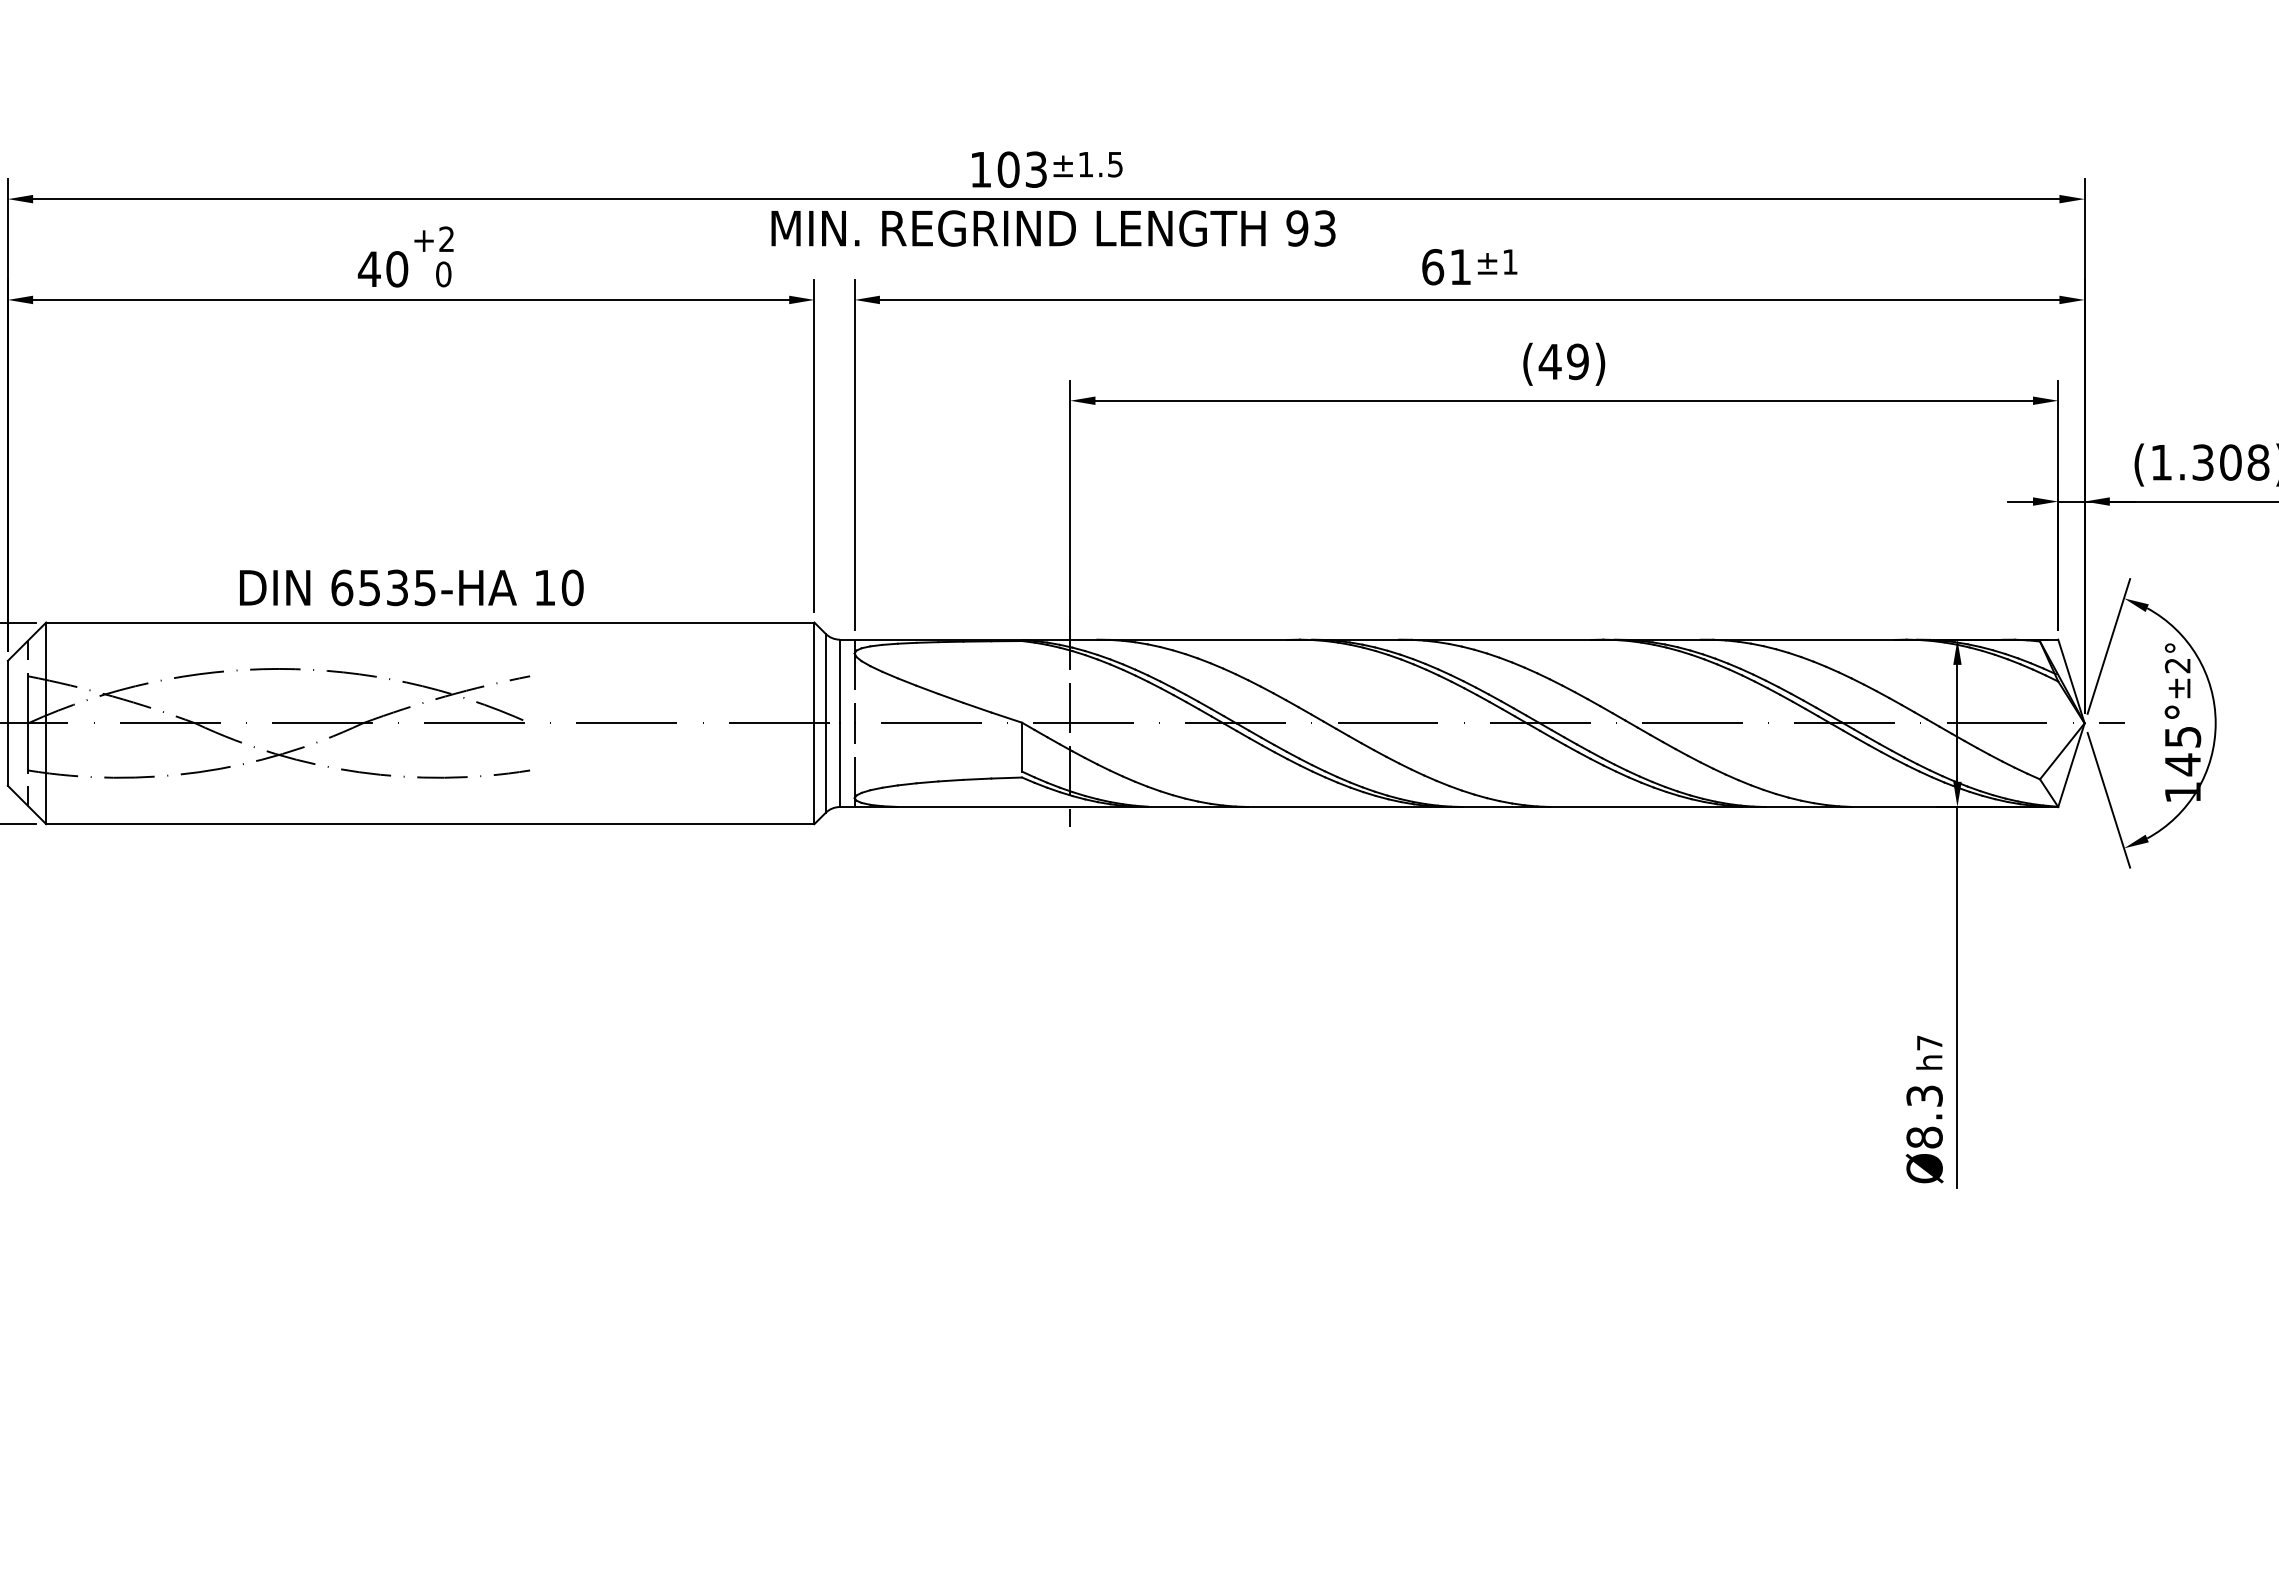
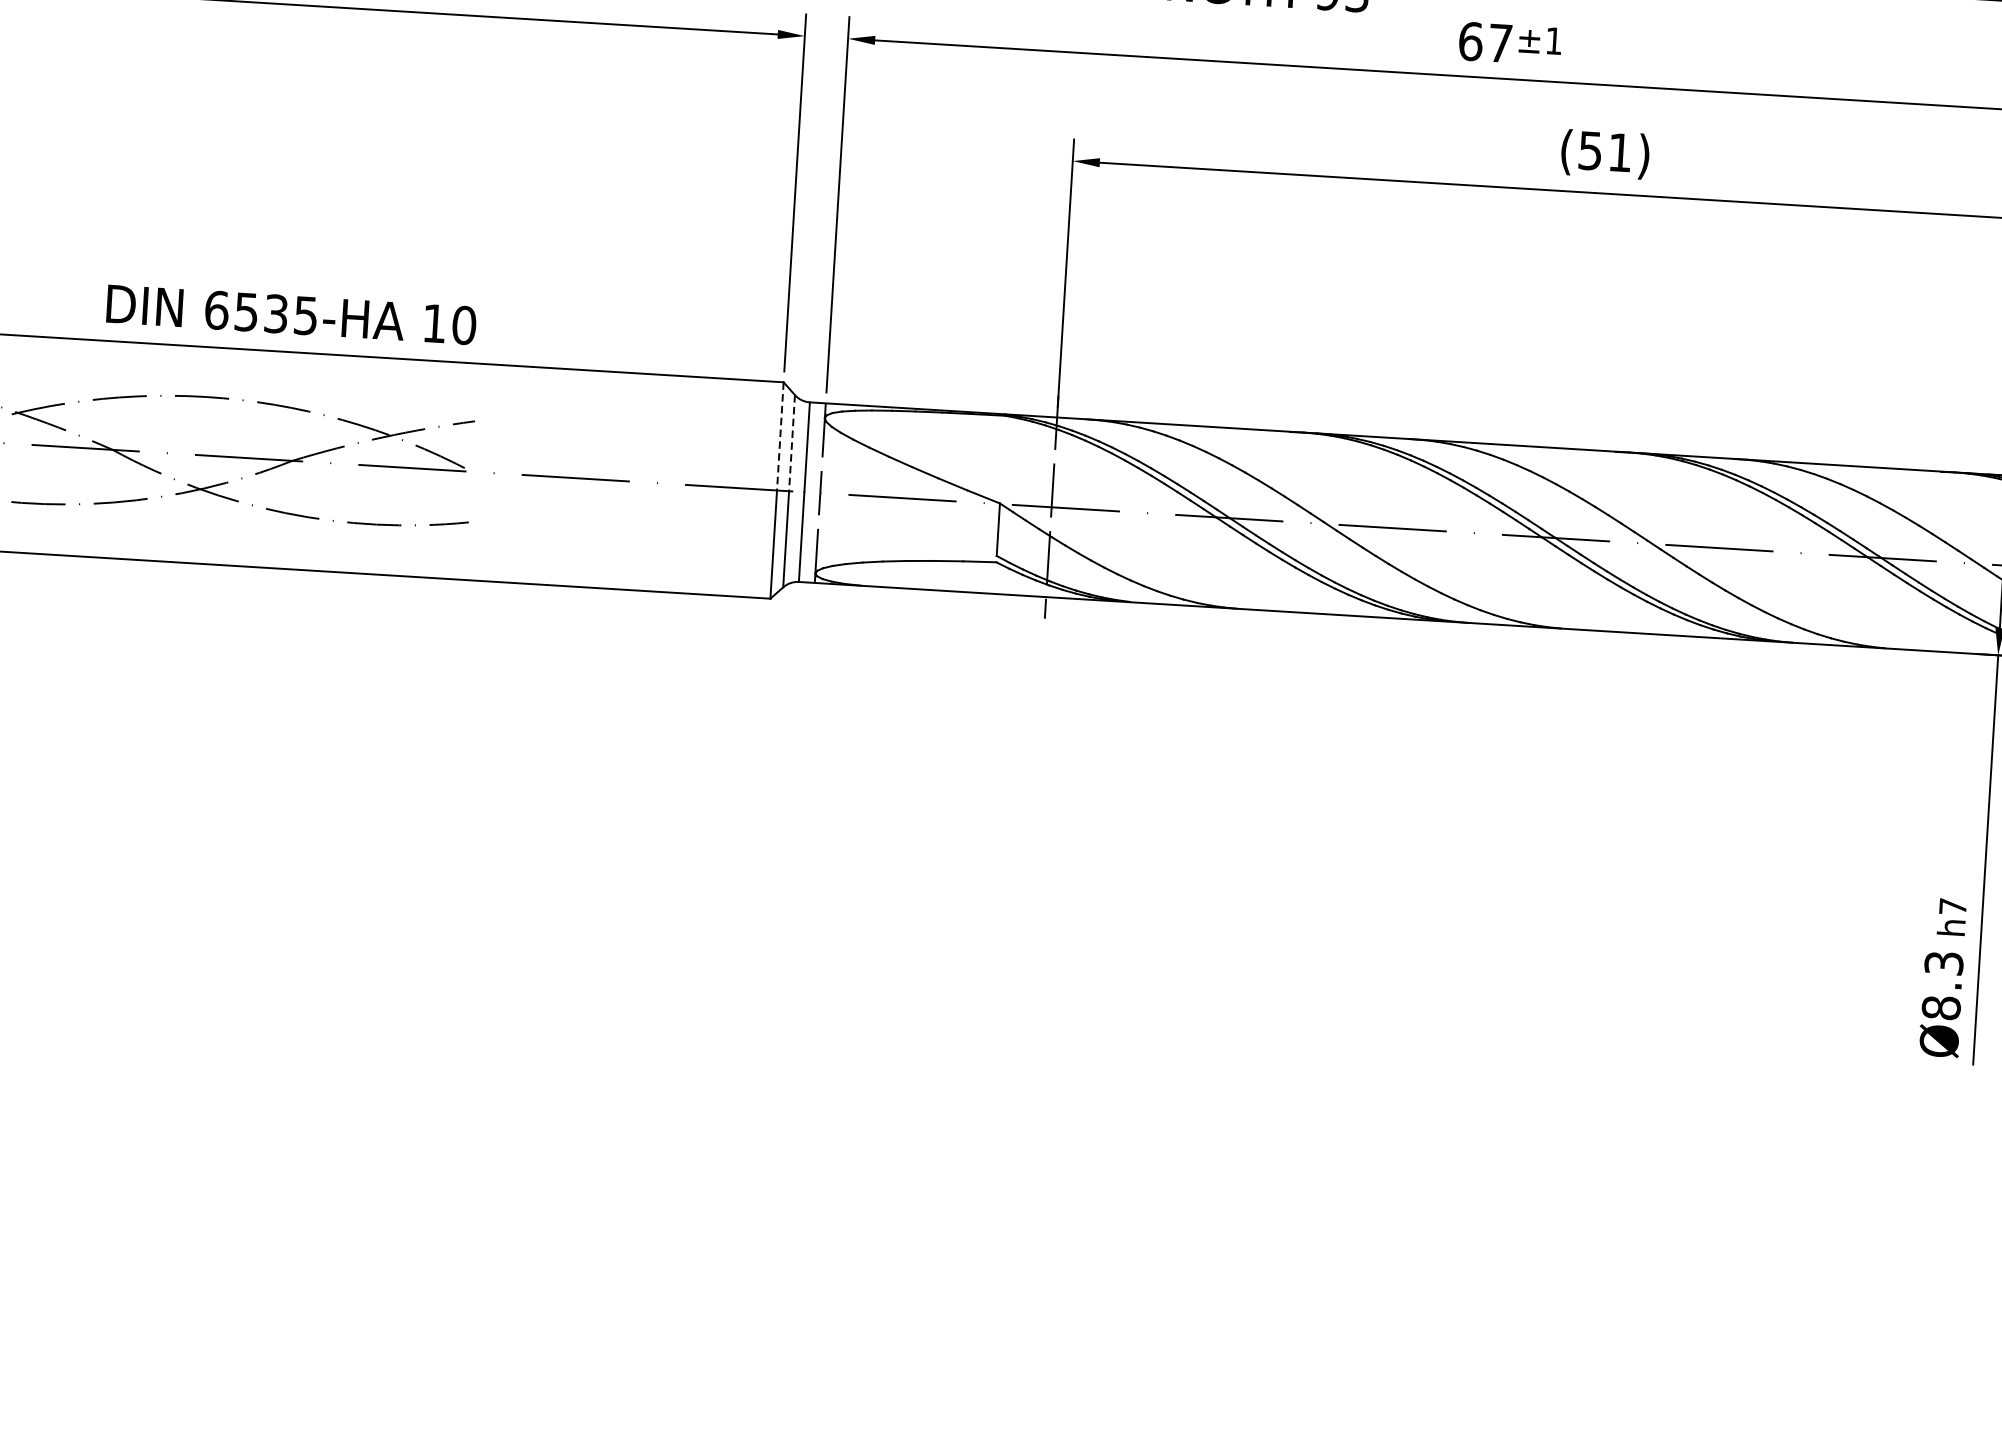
text: (1460, 266) -> (1500, 42), 61 -> 67
text: (1563, 361) -> (1604, 151), (49) -> (51)
text: (411, 587) -> (291, 314), moved
line: (814, 673) -> (780, 437), solid -> dashed
line: (825, 678) -> (791, 443), solid -> dashed

